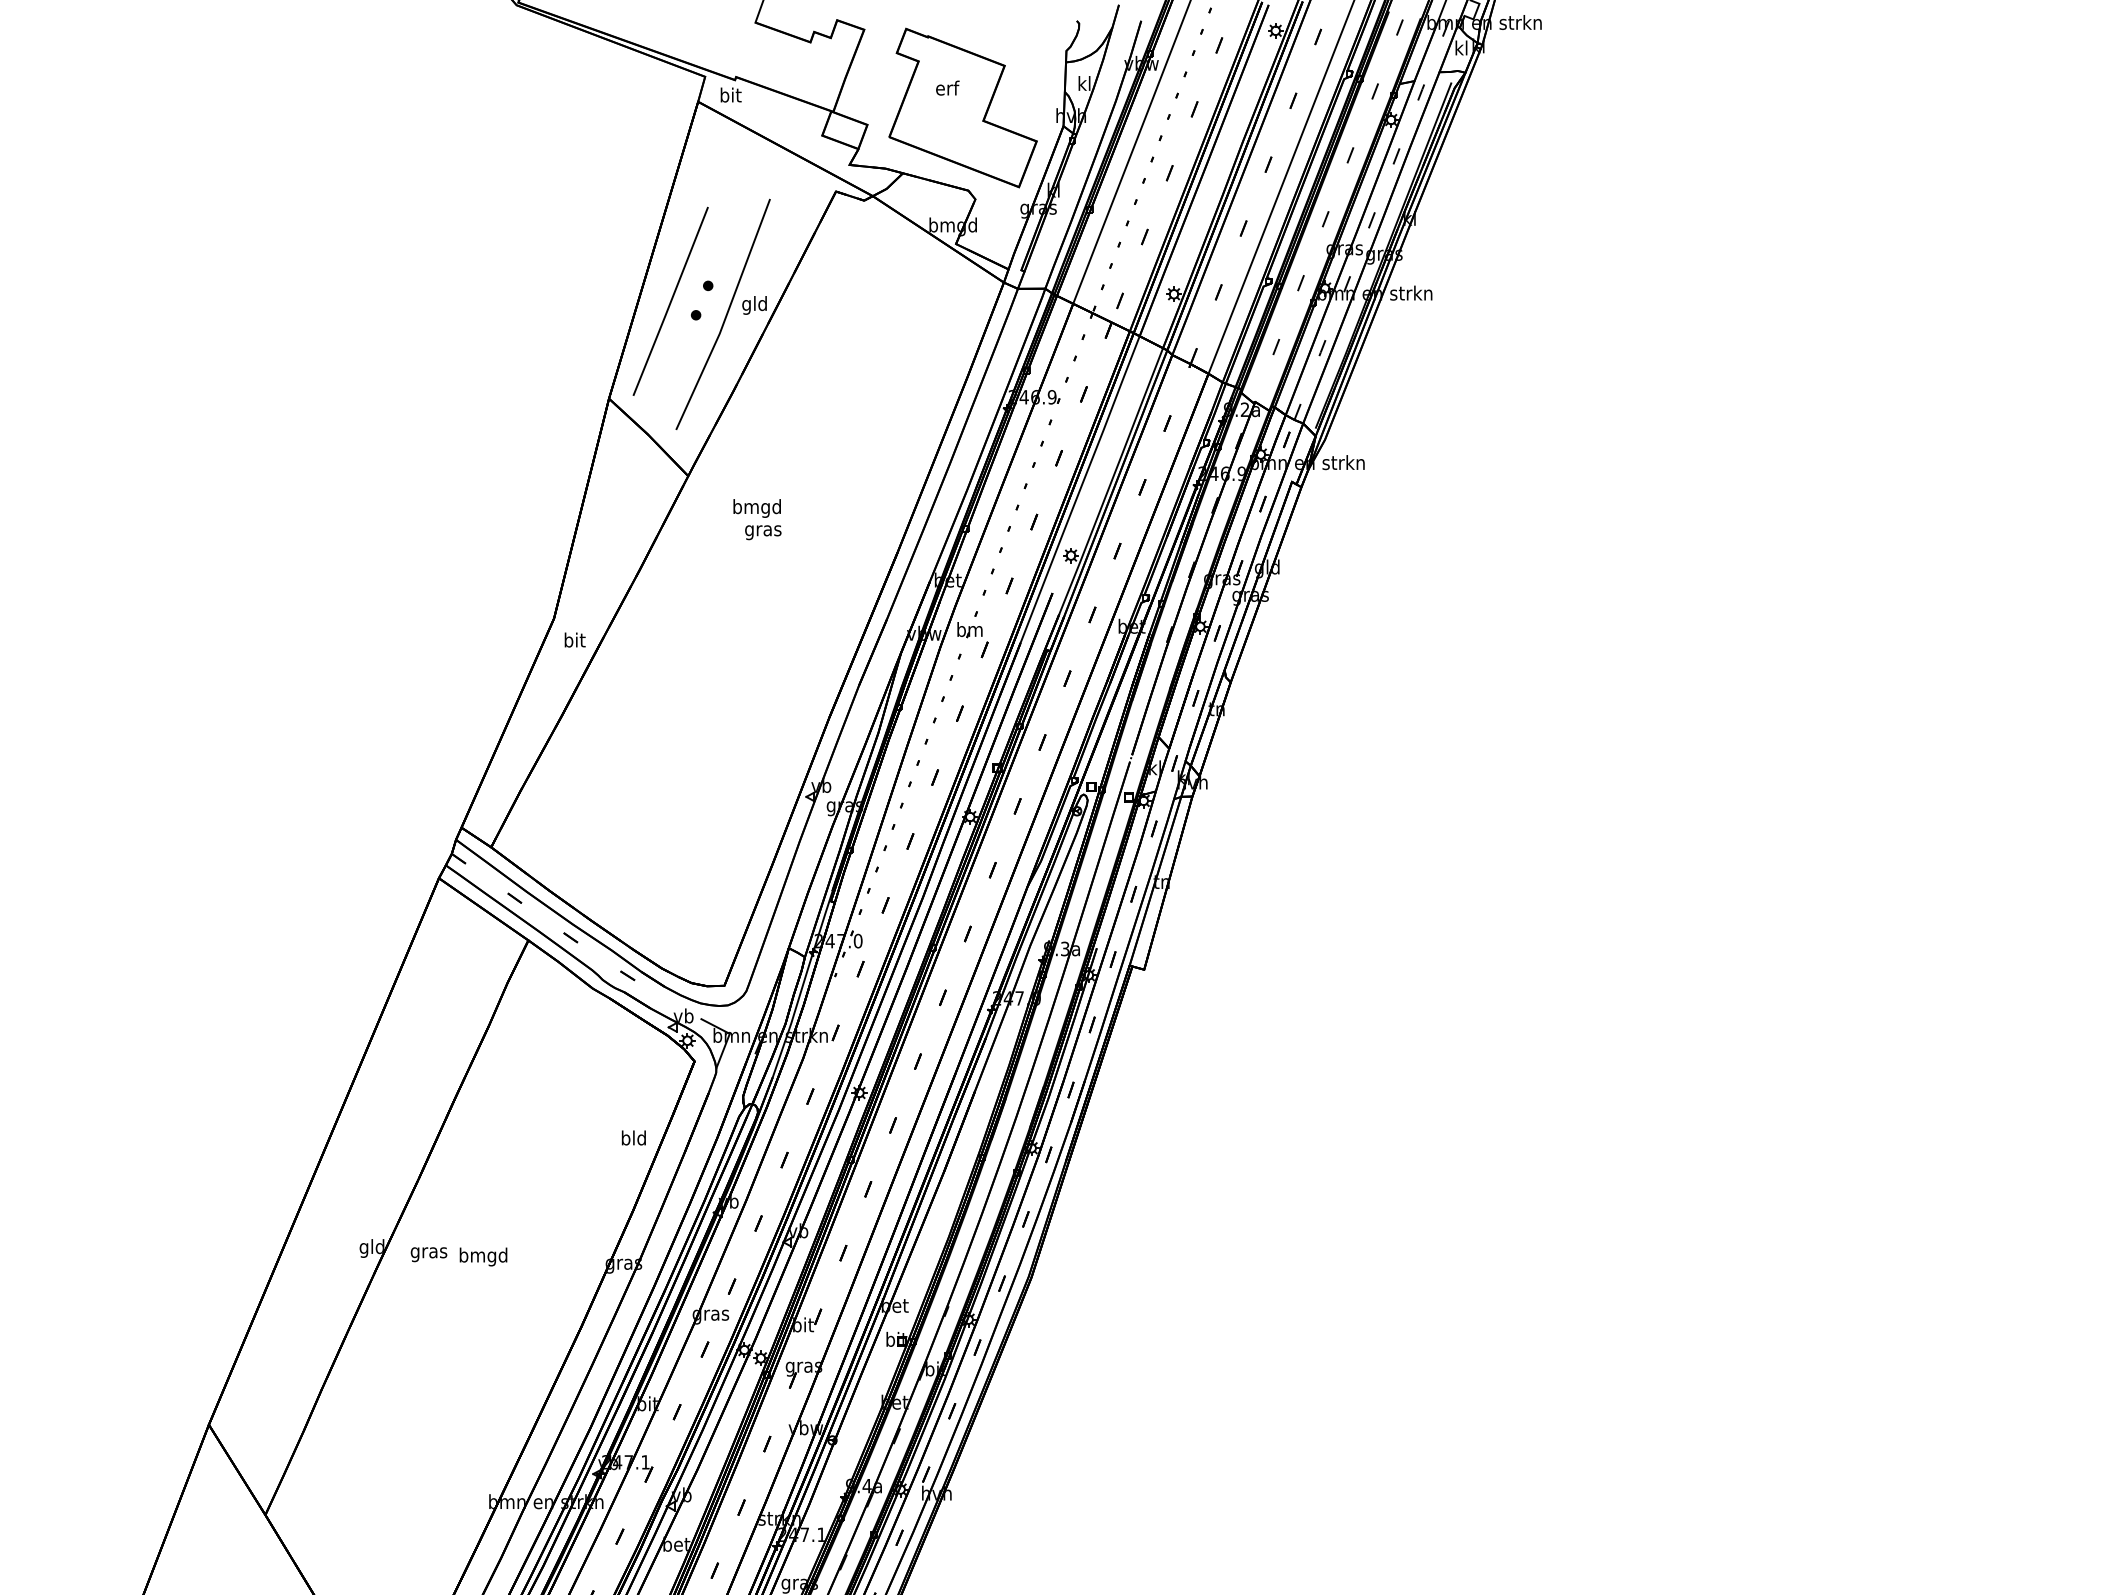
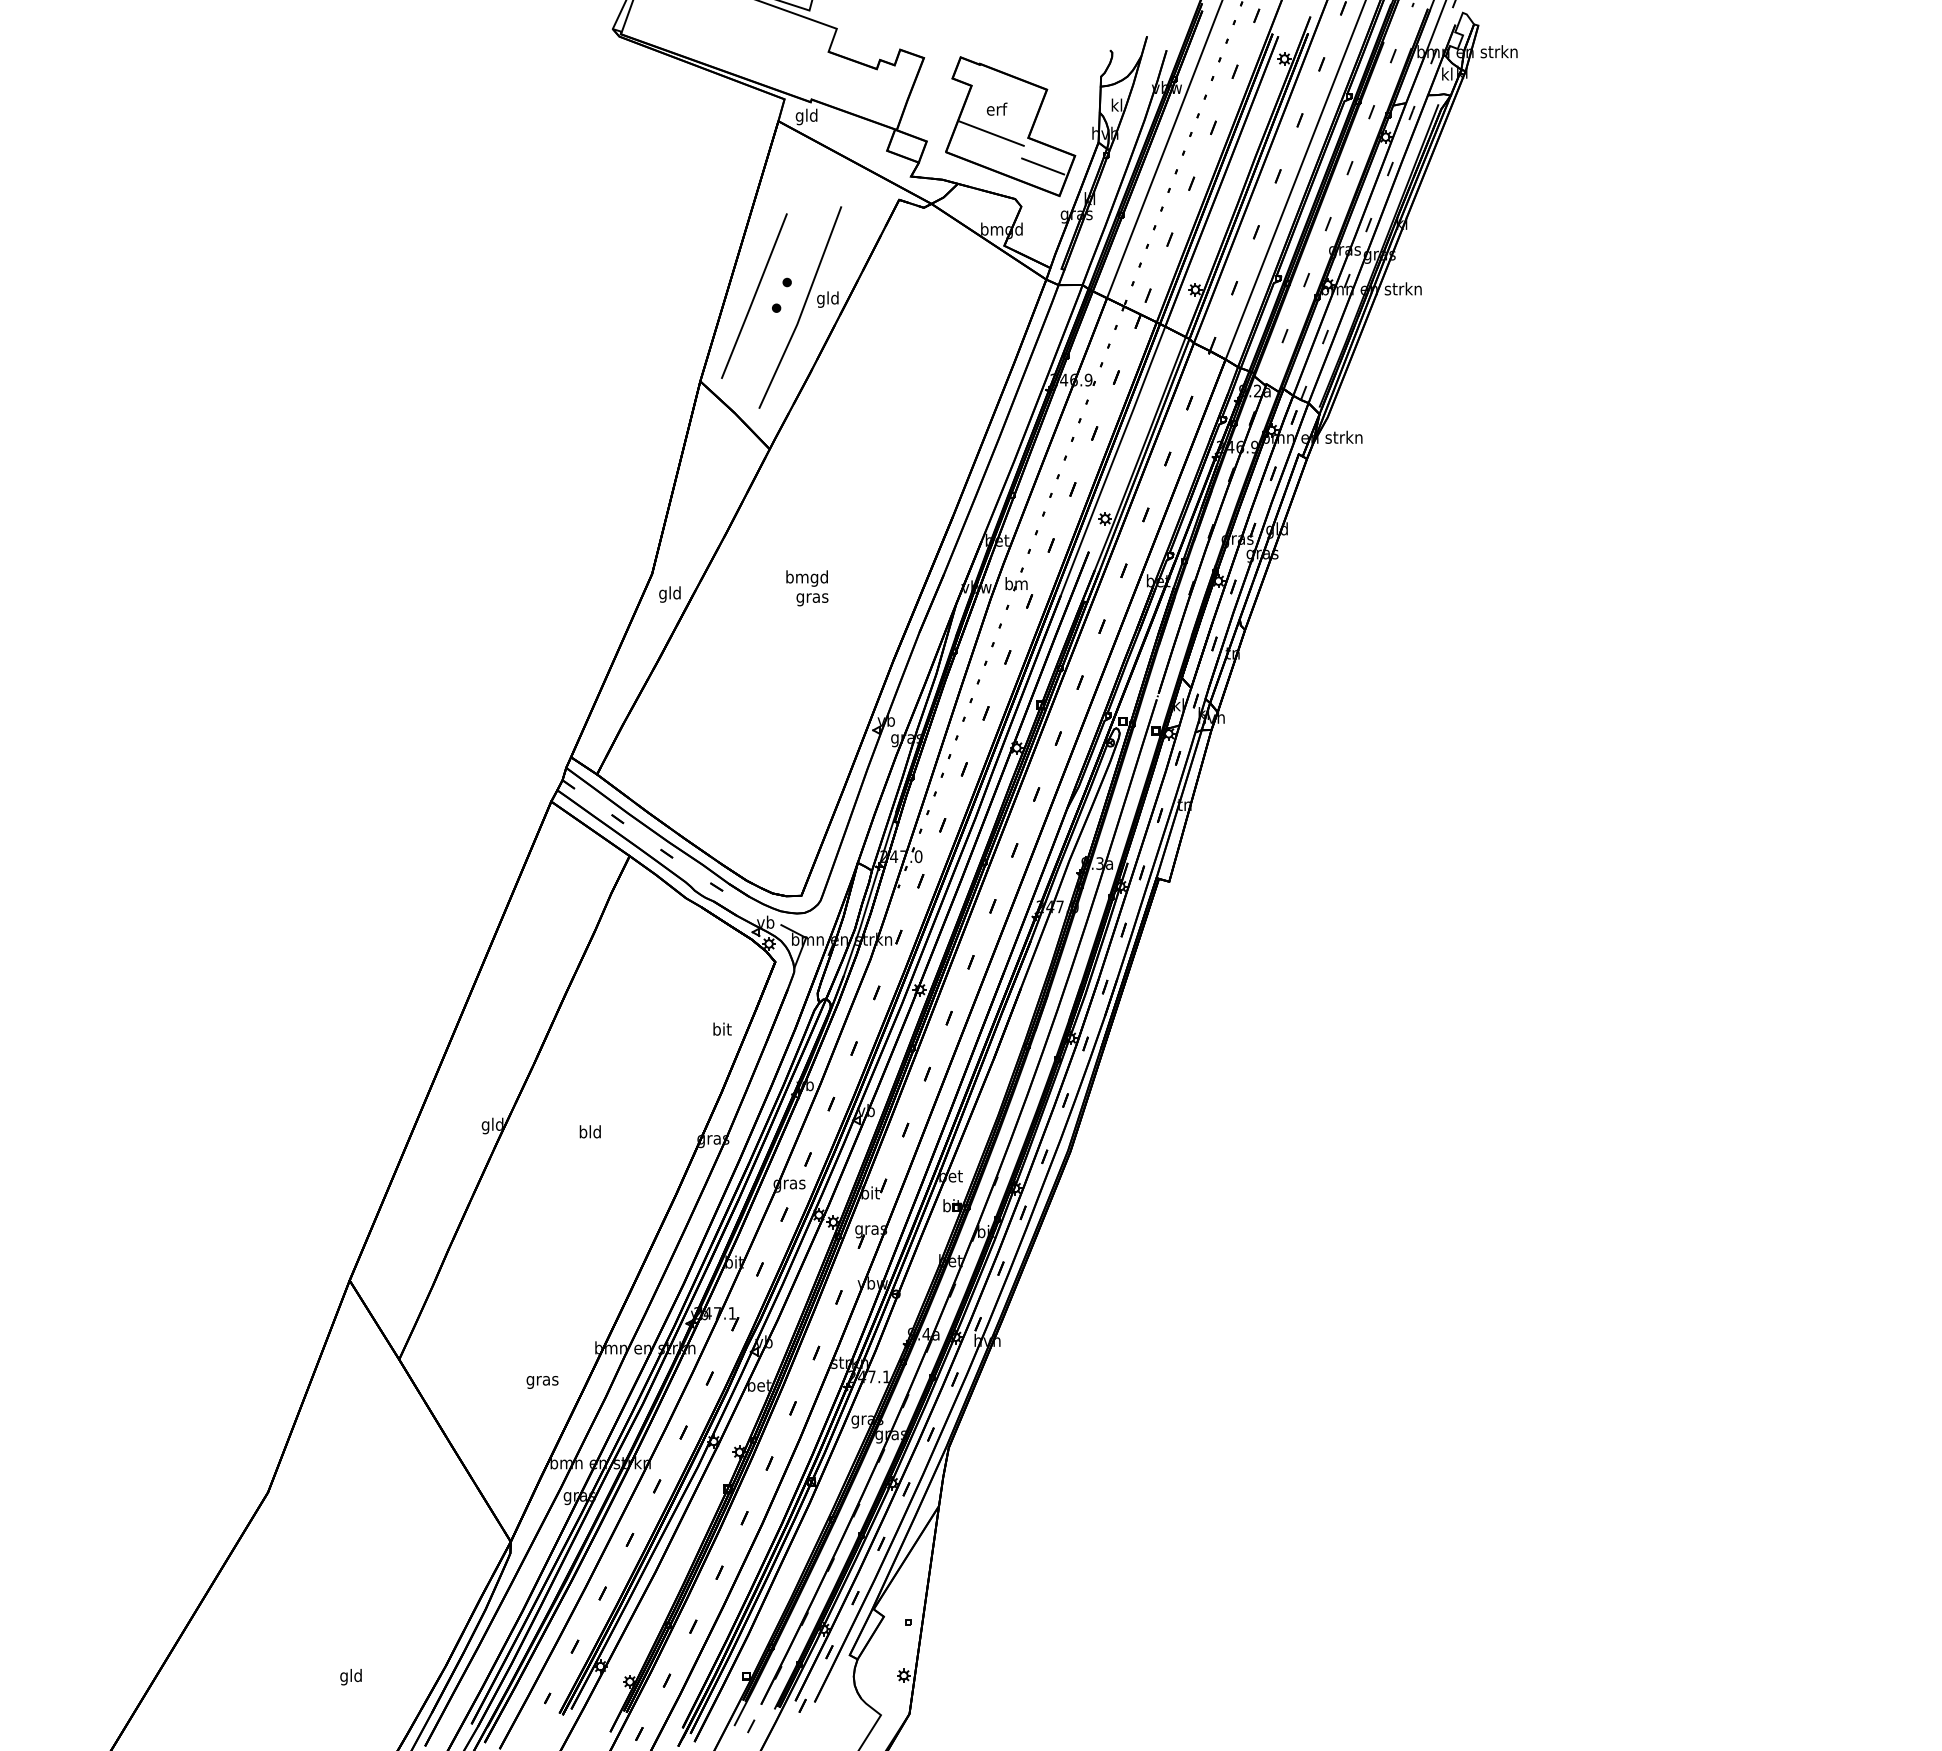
text: (730, 96) -> (806, 116), bit -> gld
line: (941, 115) -> (991, 133), added
line: (1000, 153) -> (1043, 166), added
text: (757, 519) -> (807, 588), moved
text: (573, 641) -> (669, 594), bit -> gld
text: (633, 1137) -> (721, 1028), bld -> bit
text: (428, 1254) -> (542, 1382), moved
text: (483, 1257) -> (590, 1133), bmgd -> bld

